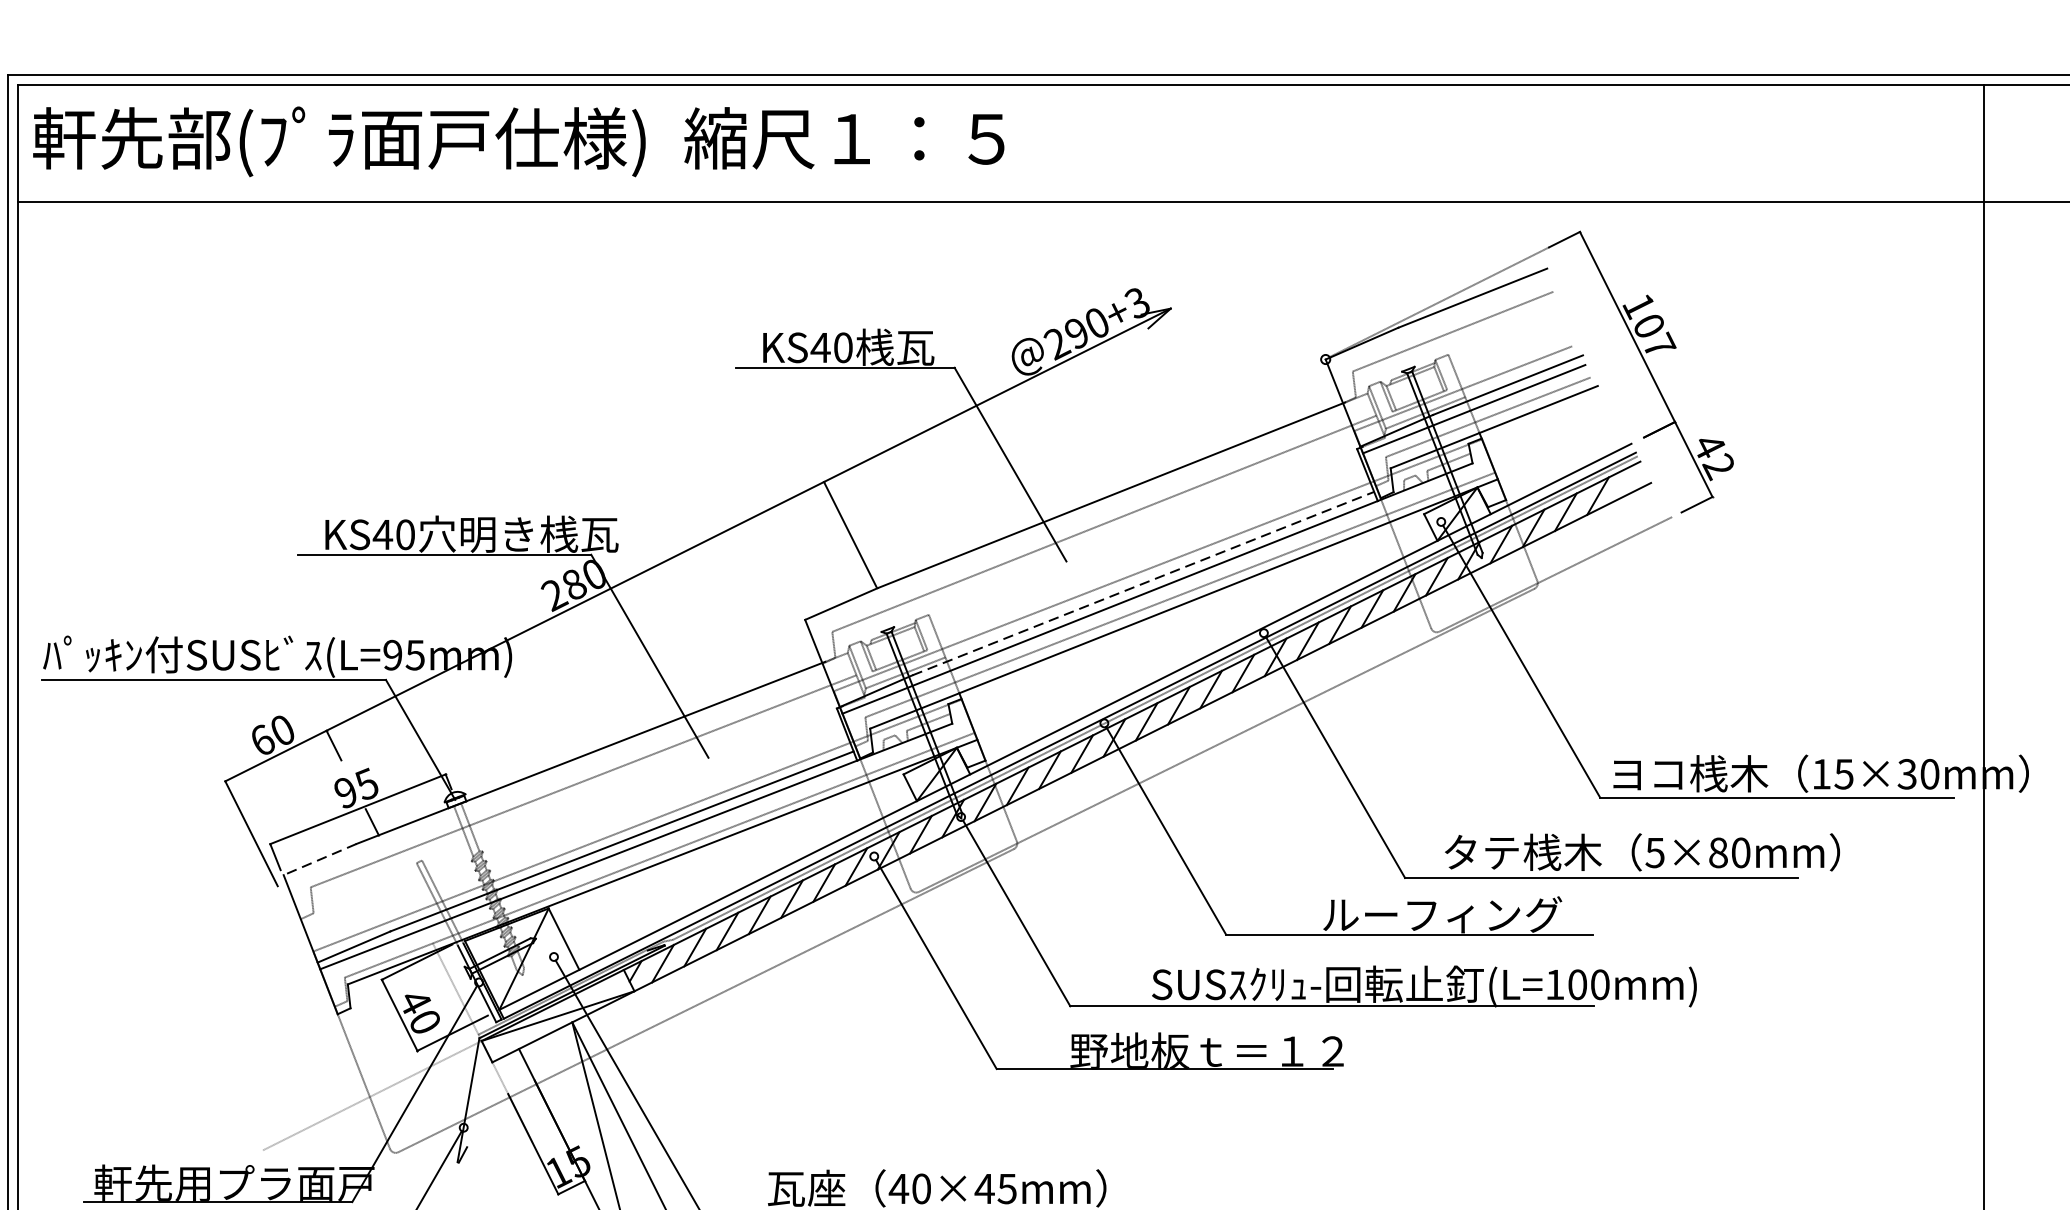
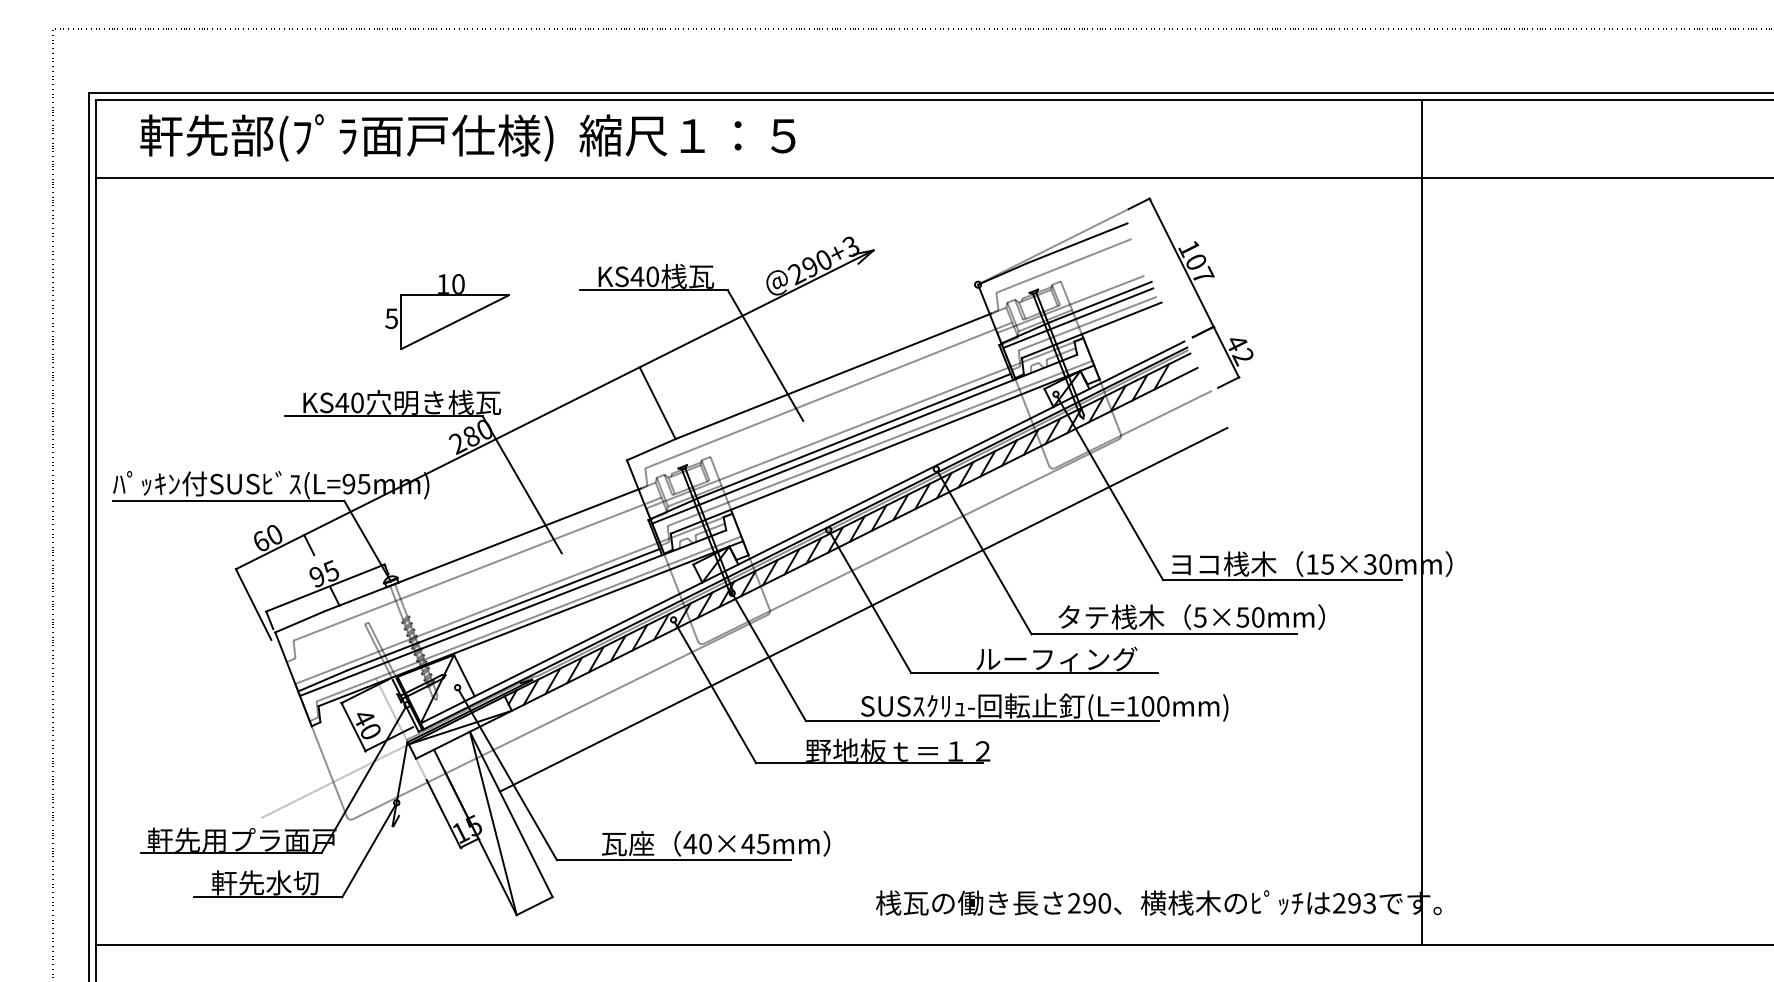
text: (518, 141) -> (467, 137), moved
part: (539, 400) -> (447, 312), added
line: (1143, 583) -> (855, 435), dashed -> solid
line: (1155, 841) -> (863, 609), added
text: (1717, 852) -> (1242, 617), 5×80mm -> 5×50mm
line: (319, 858) -> (299, 621), dashed -> solid

